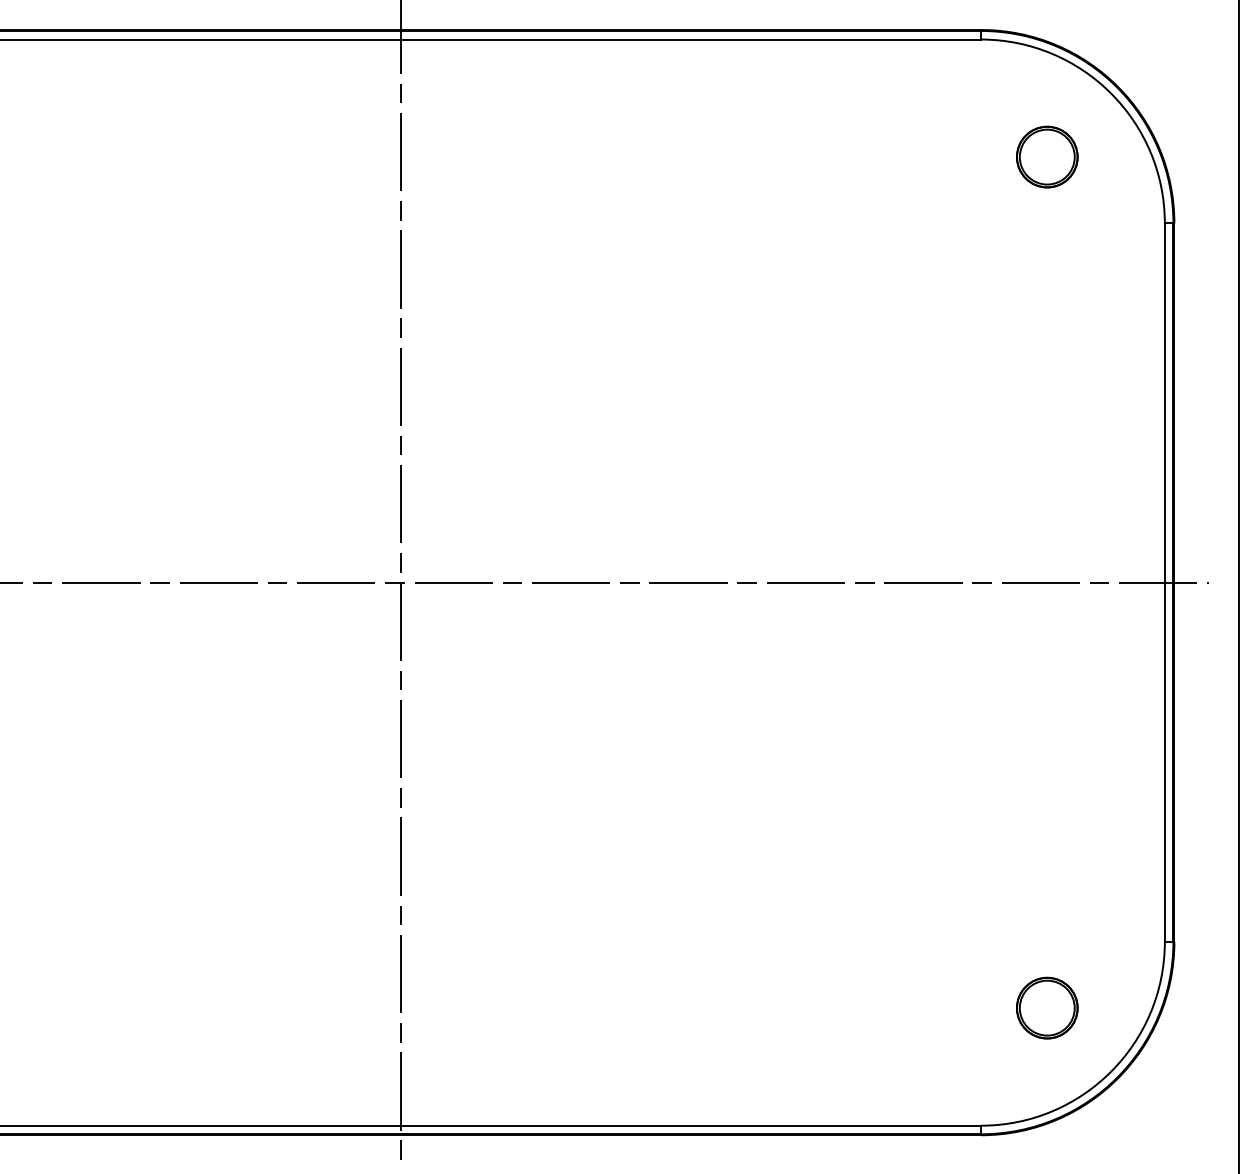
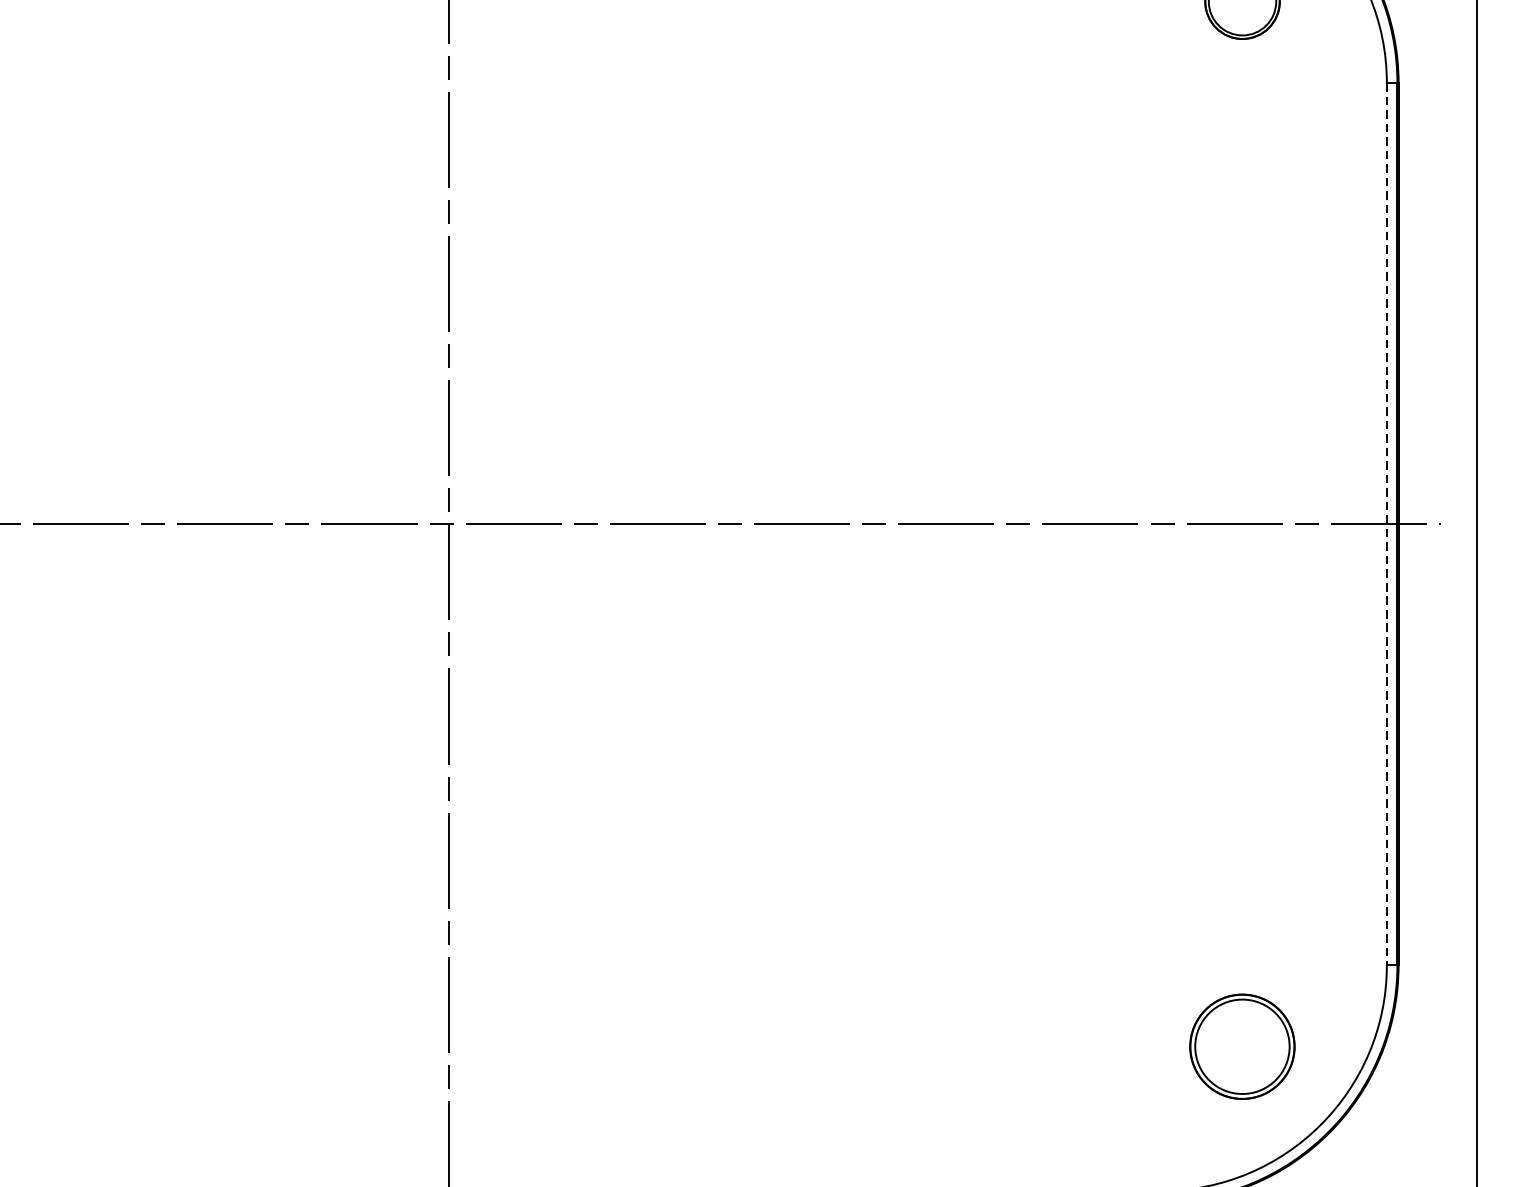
line: (1164, 583) -> (1386, 525), solid -> dashed
part: (1047, 1007) -> (1242, 1045), size x1.4

